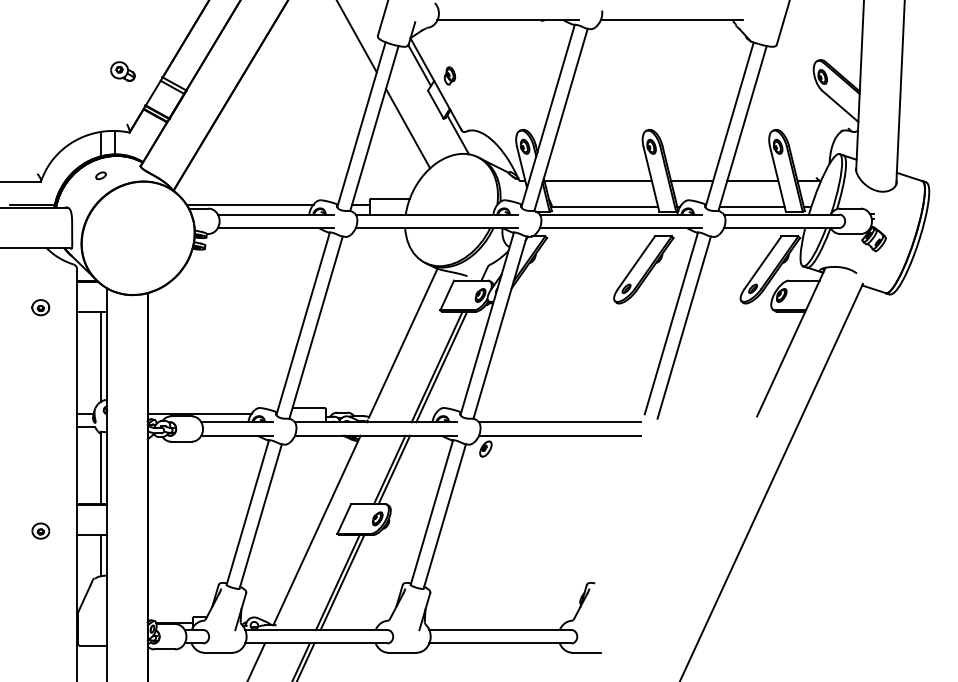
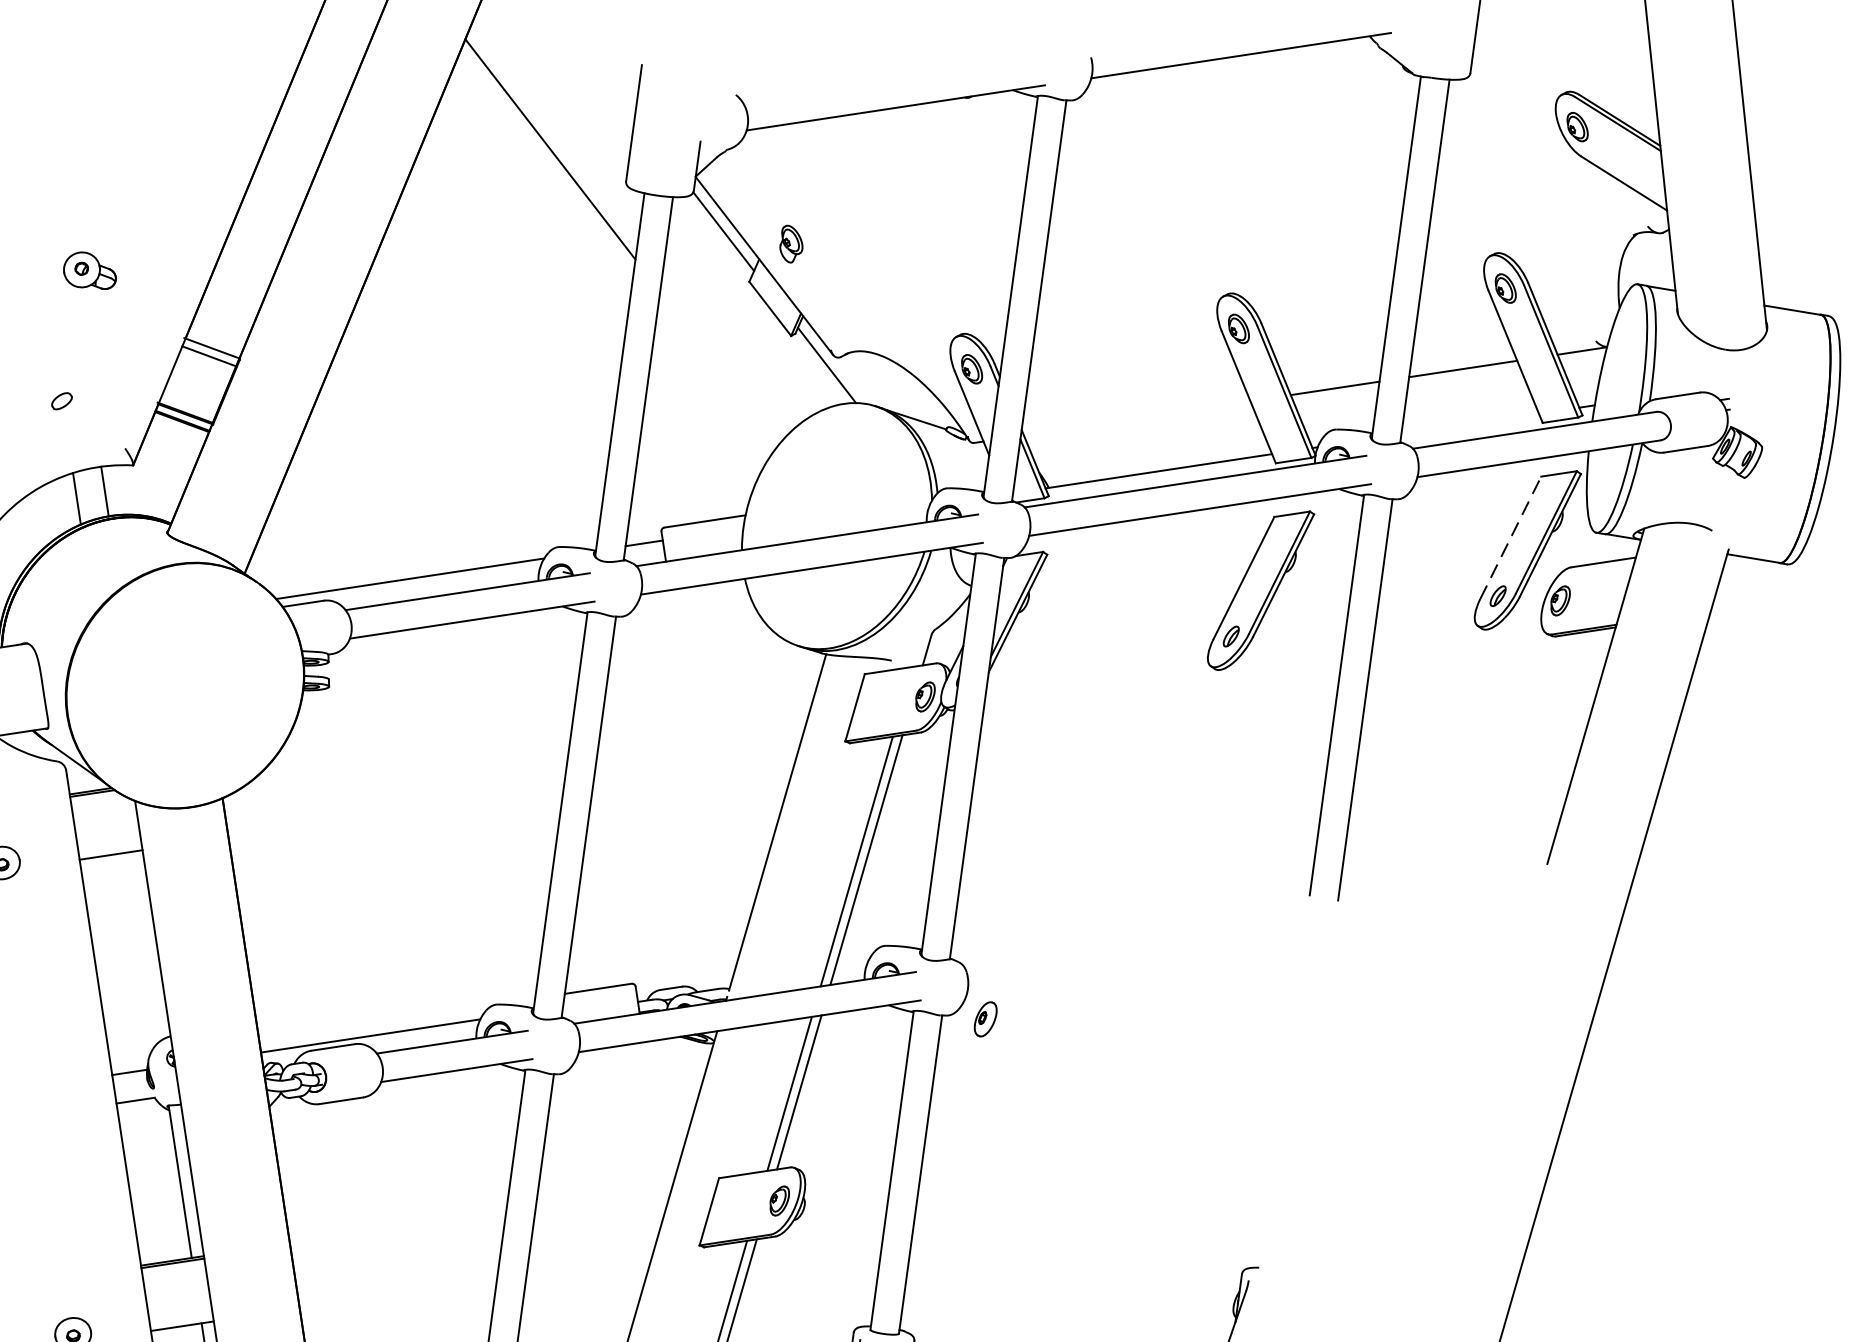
part: (122, 71) -> (88, 271), moved
line: (408, 128) -> (720, 367), removed
part: (100, 175) -> (60, 400), moved
line: (597, 181) -> (1135, 419), removed
line: (751, 207) -> (1468, 425), removed
line: (763, 262) -> (1511, 537), solid -> dashed
line: (101, 356) -> (145, 946), removed
line: (559, 422) -> (1132, 939), removed
line: (560, 435) -> (1138, 966), removed

